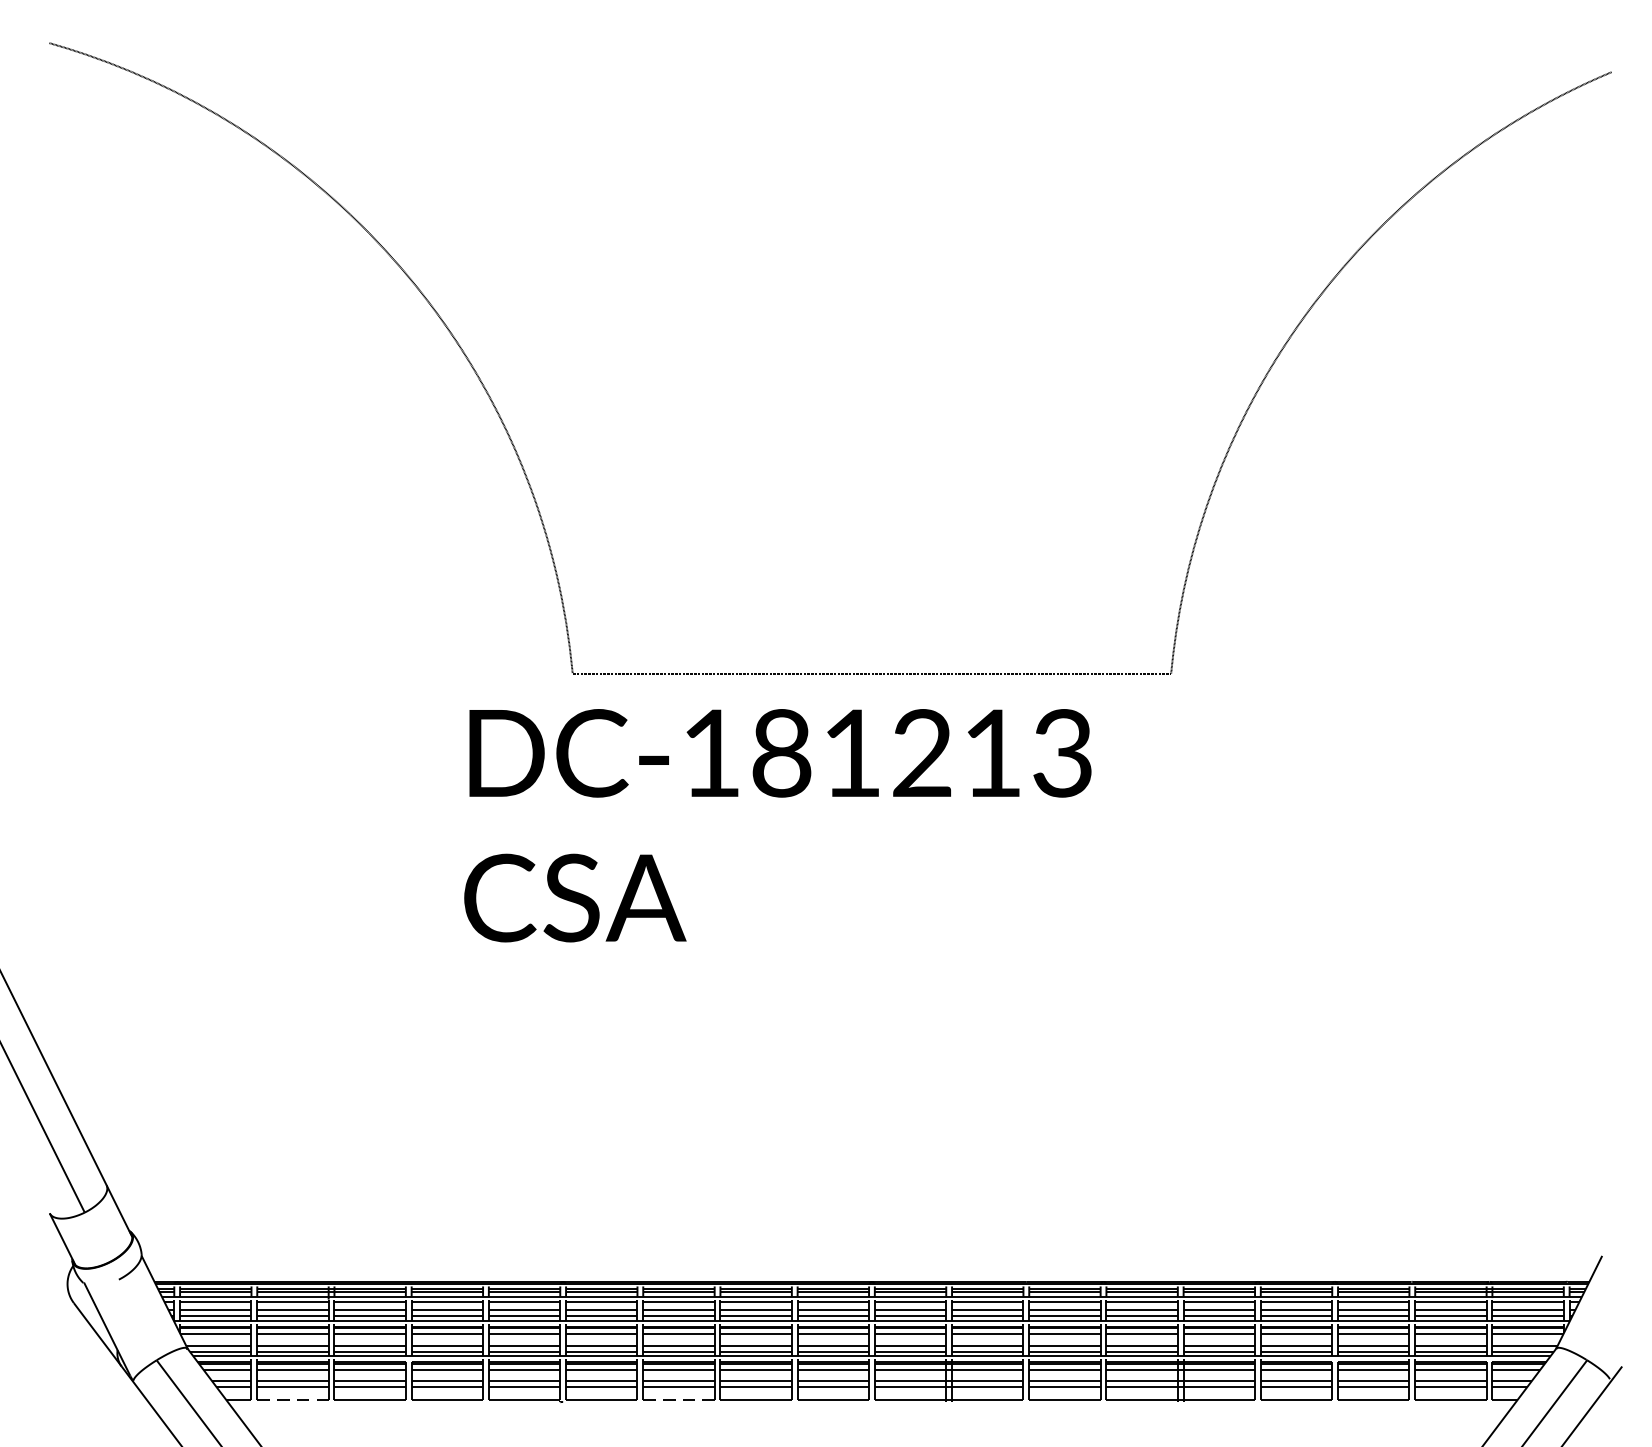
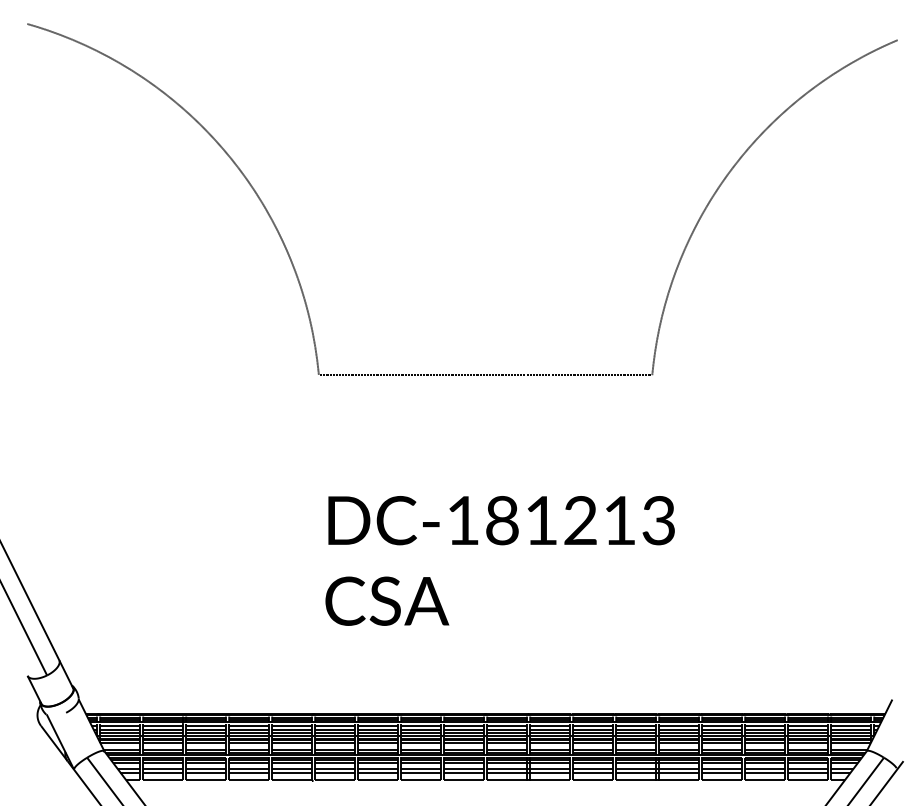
text: (776, 824) -> (499, 560), moved
line: (293, 1399) -> (163, 779), dashed -> solid
line: (679, 1399) -> (378, 779), dashed -> solid

